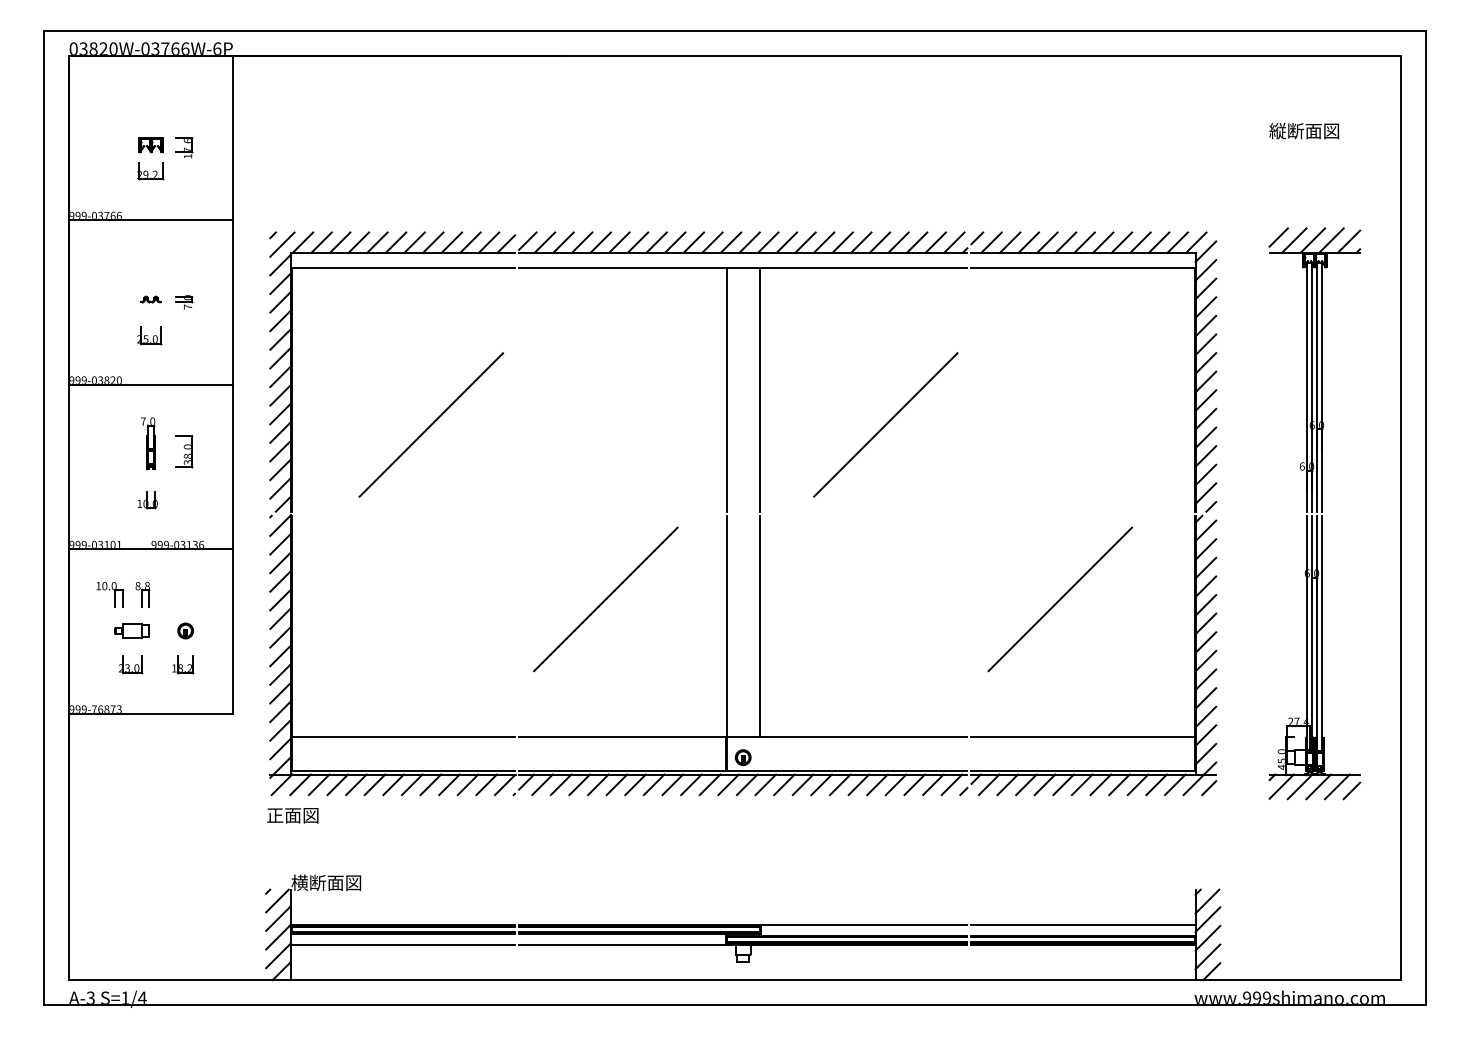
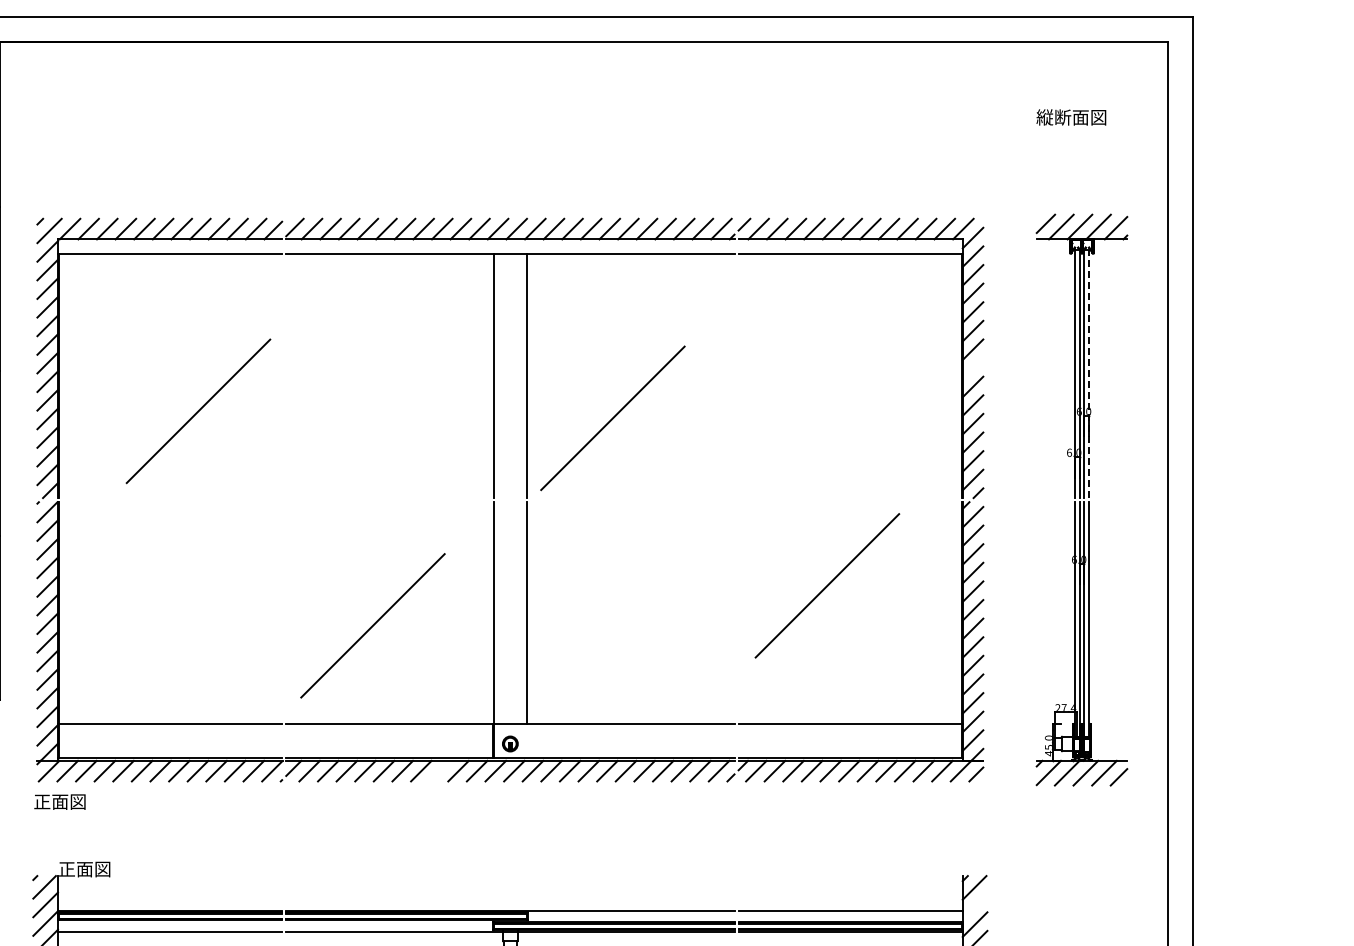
line: (1205, 381) -> (972, 367), removed
line: (1322, 387) -> (1089, 373), solid -> dashed
line: (885, 424) -> (612, 417), moved
line: (605, 599) -> (372, 625), moved
line: (672, 784) -> (439, 770), removed
text: (326, 882) -> (93, 868), 横断面図 -> 正面図
line: (1207, 919) -> (974, 905), removed

